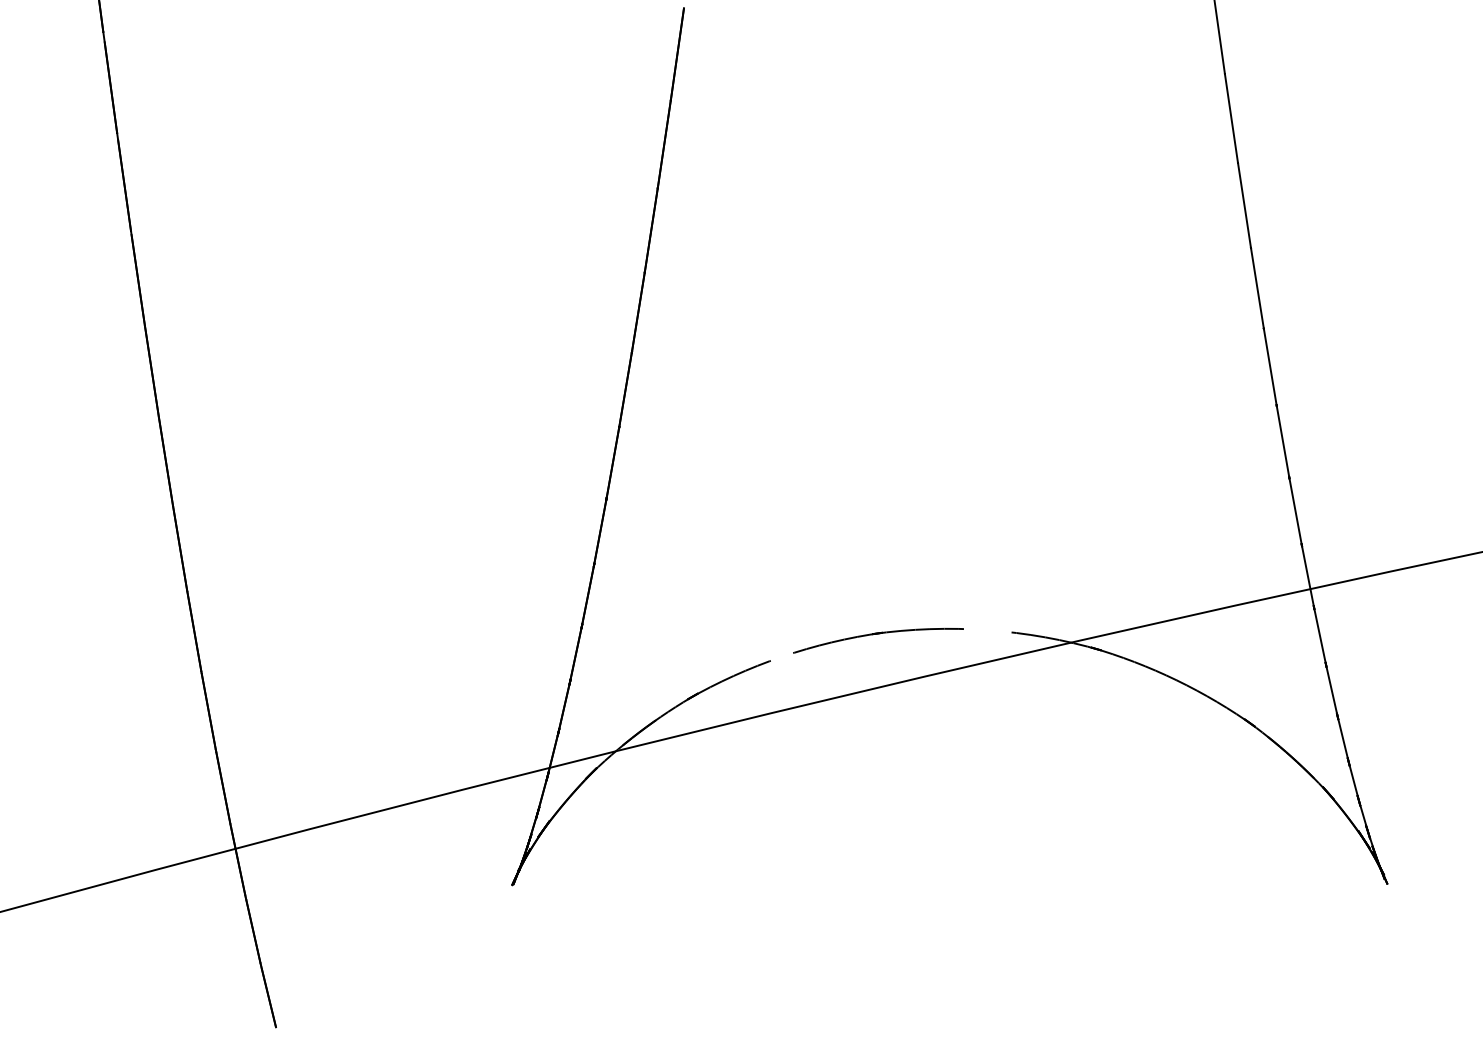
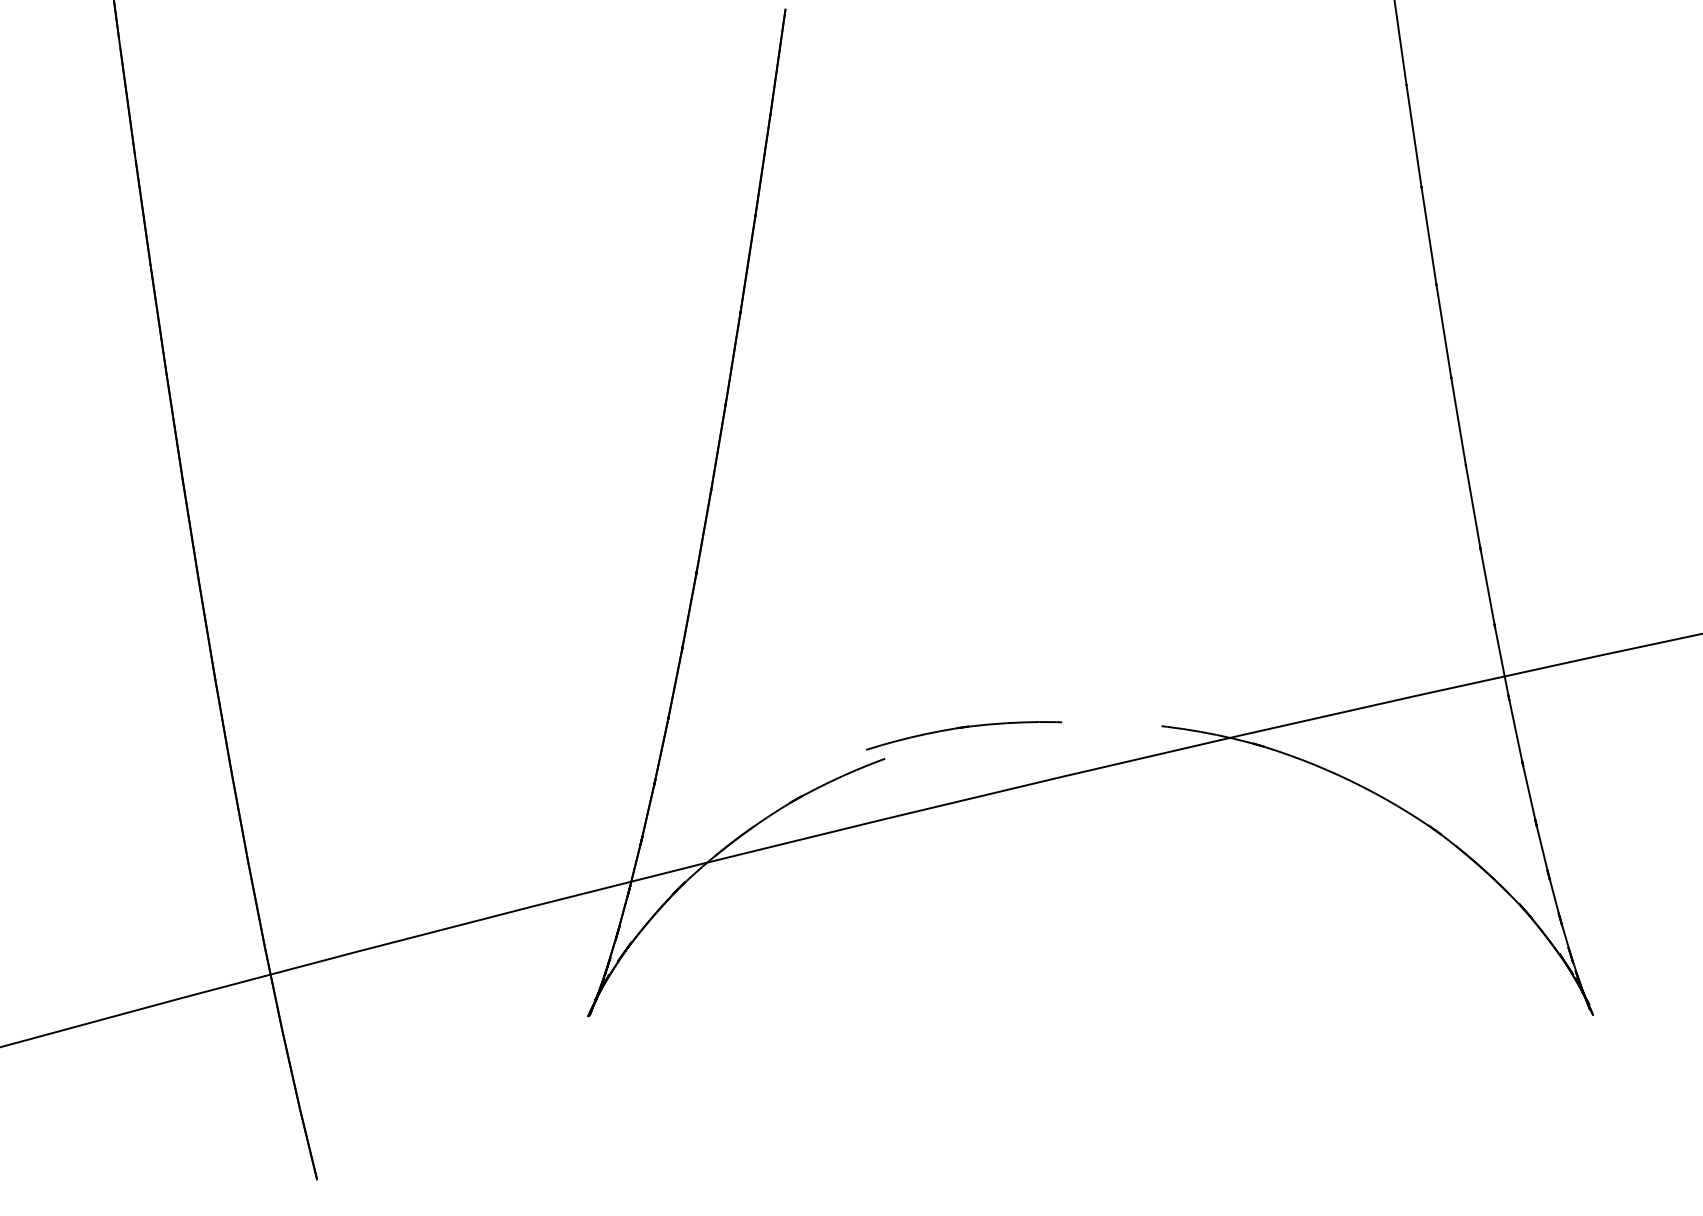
part: (878, 640) -> (964, 735), moved

